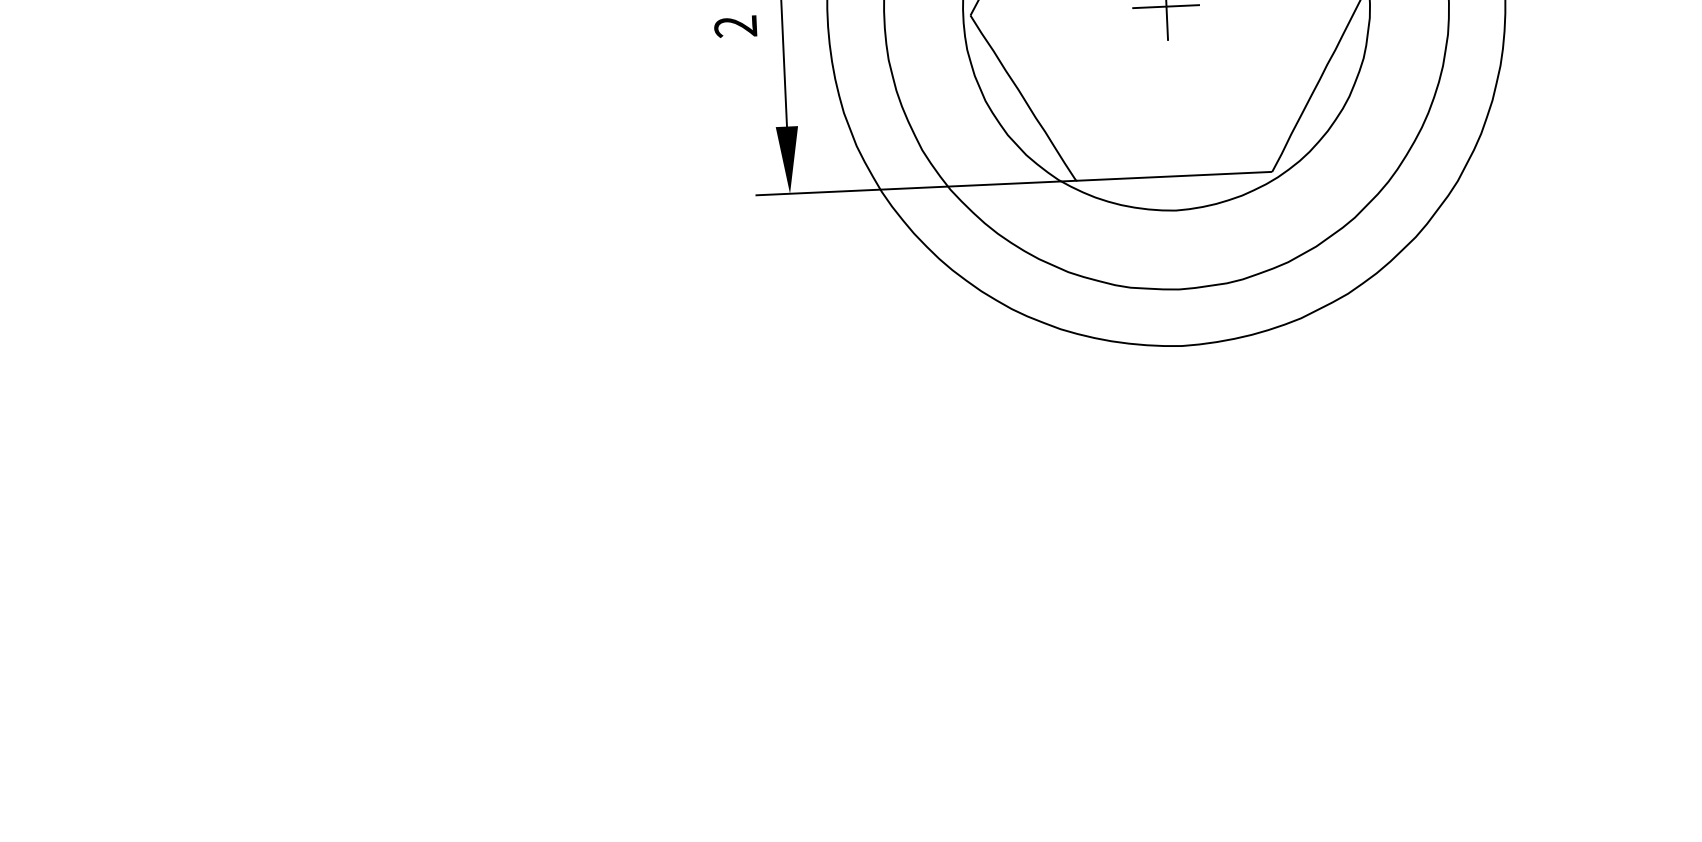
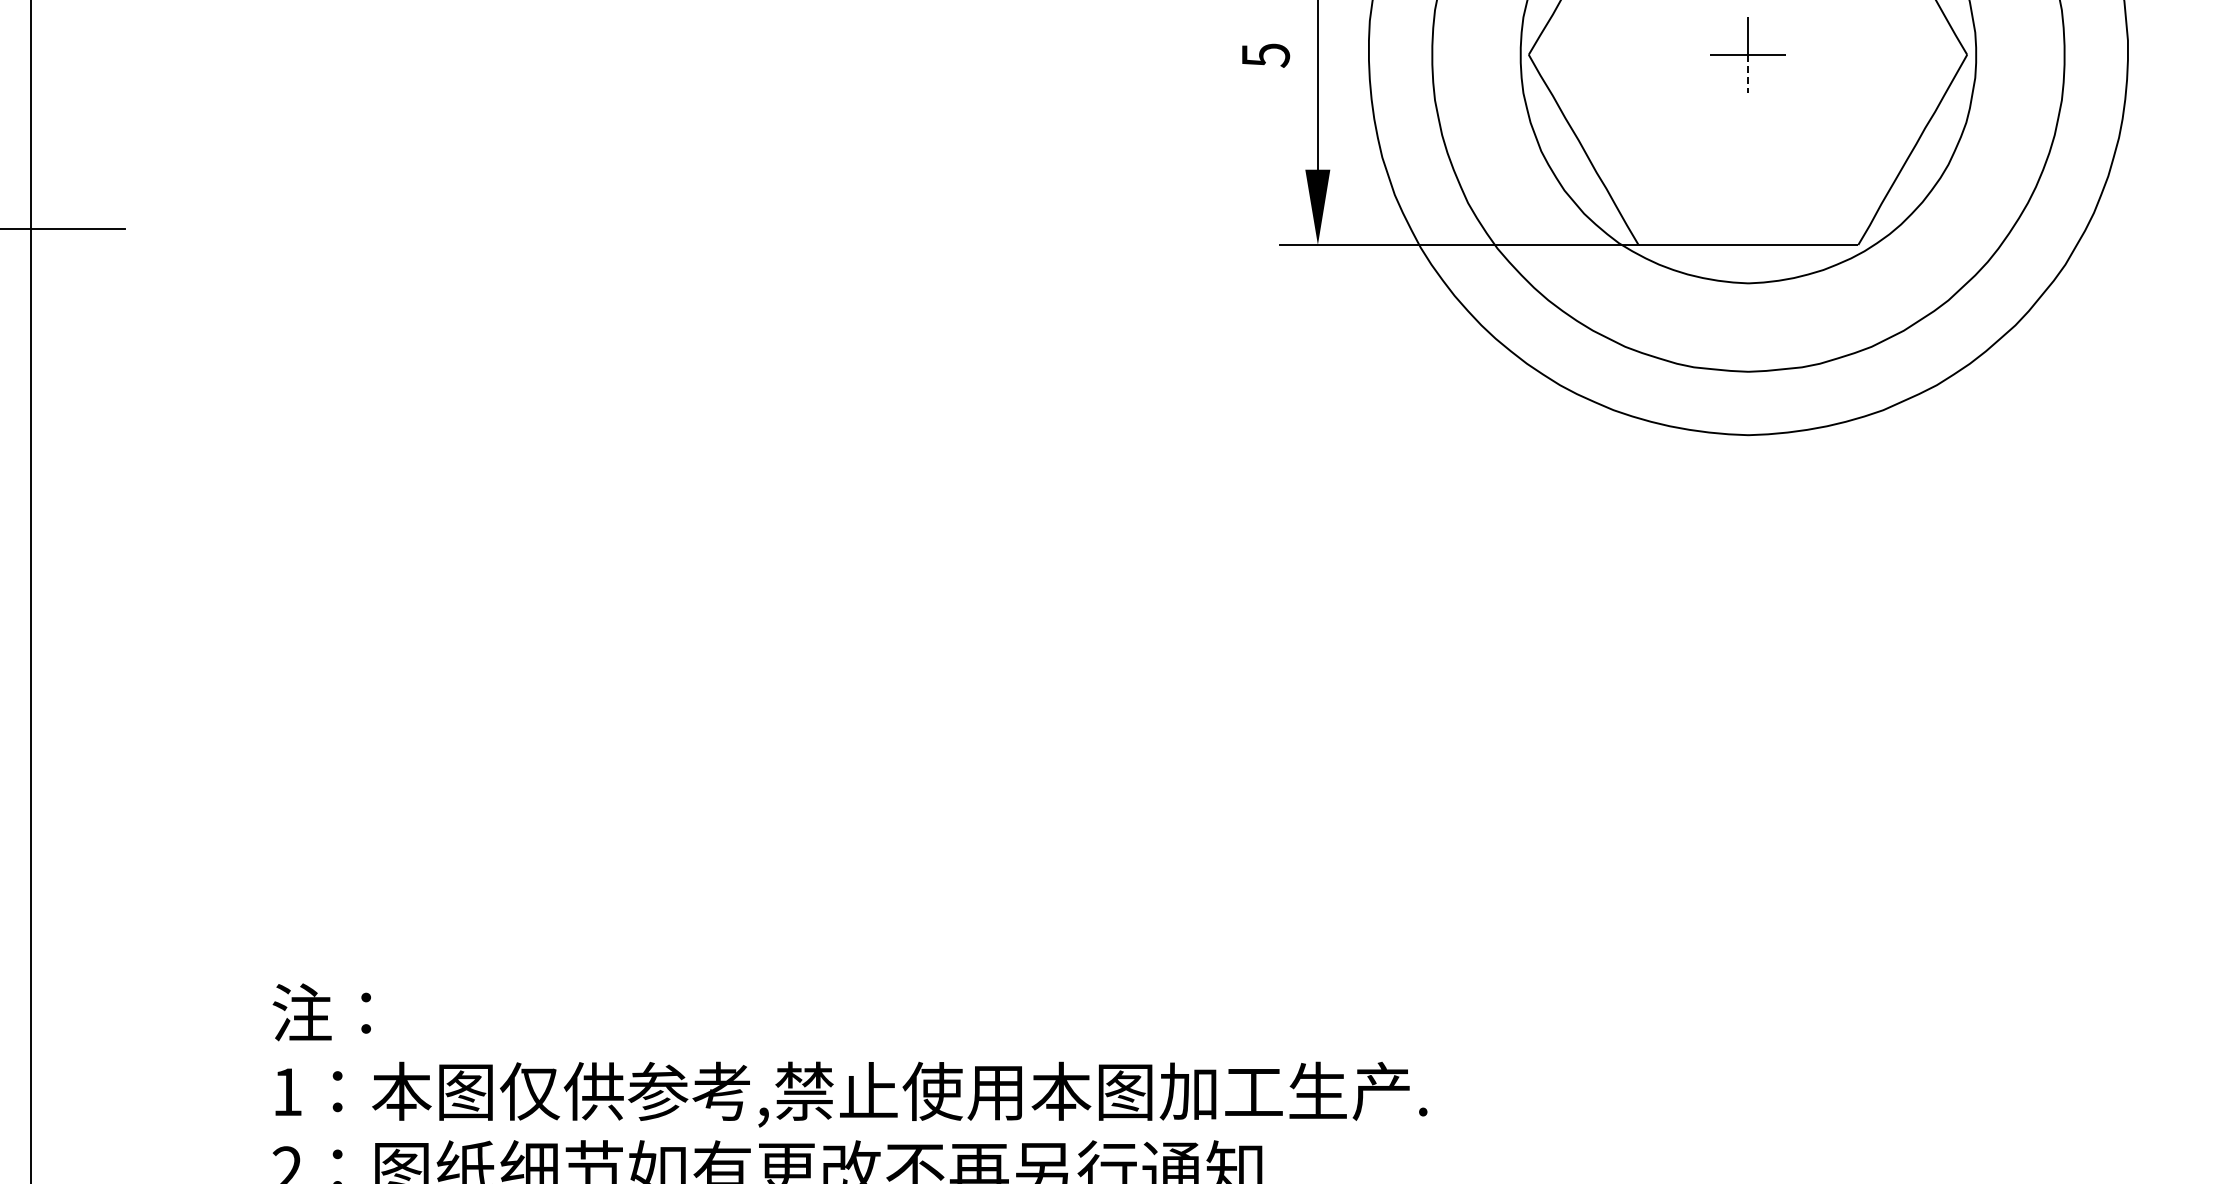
line: (1167, 24) -> (1748, 74), solid -> dashed
text: (735, 26) -> (1265, 55), 2 -> 5

